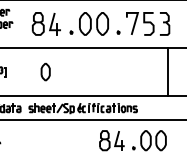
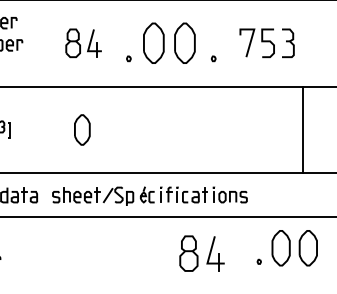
part: (45, 23) -> (81, 42), size x0.7
part: (148, 23) -> (267, 42), size x0.7
part: (149, 140) -> (287, 247), moved

